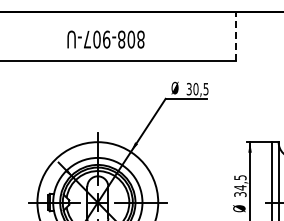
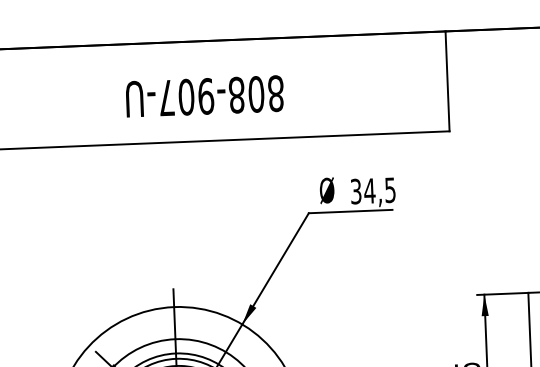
line: (236, 36) -> (448, 80), dashed -> solid
text: (105, 39) -> (203, 96), moved
text: (195, 89) -> (368, 191), 30,5 -> 34,5

